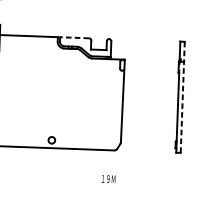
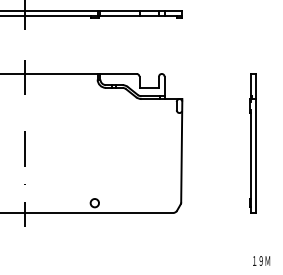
line: (74, 37) -> (118, 73), dashed -> solid
line: (182, 96) -> (256, 142), dashed -> solid
text: (108, 178) -> (261, 260), moved

